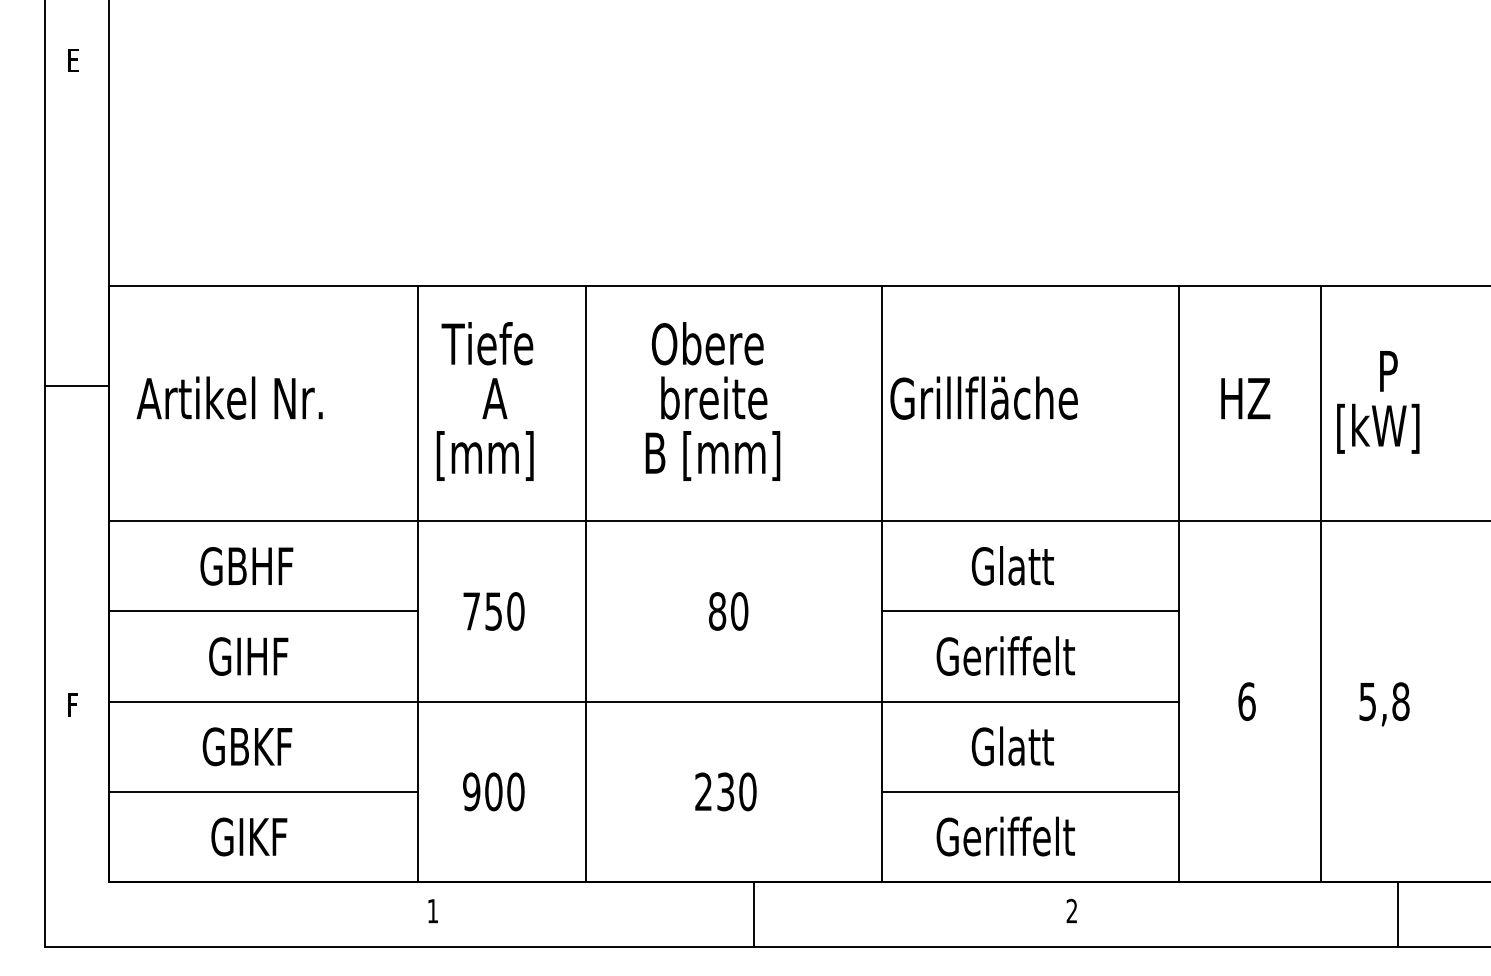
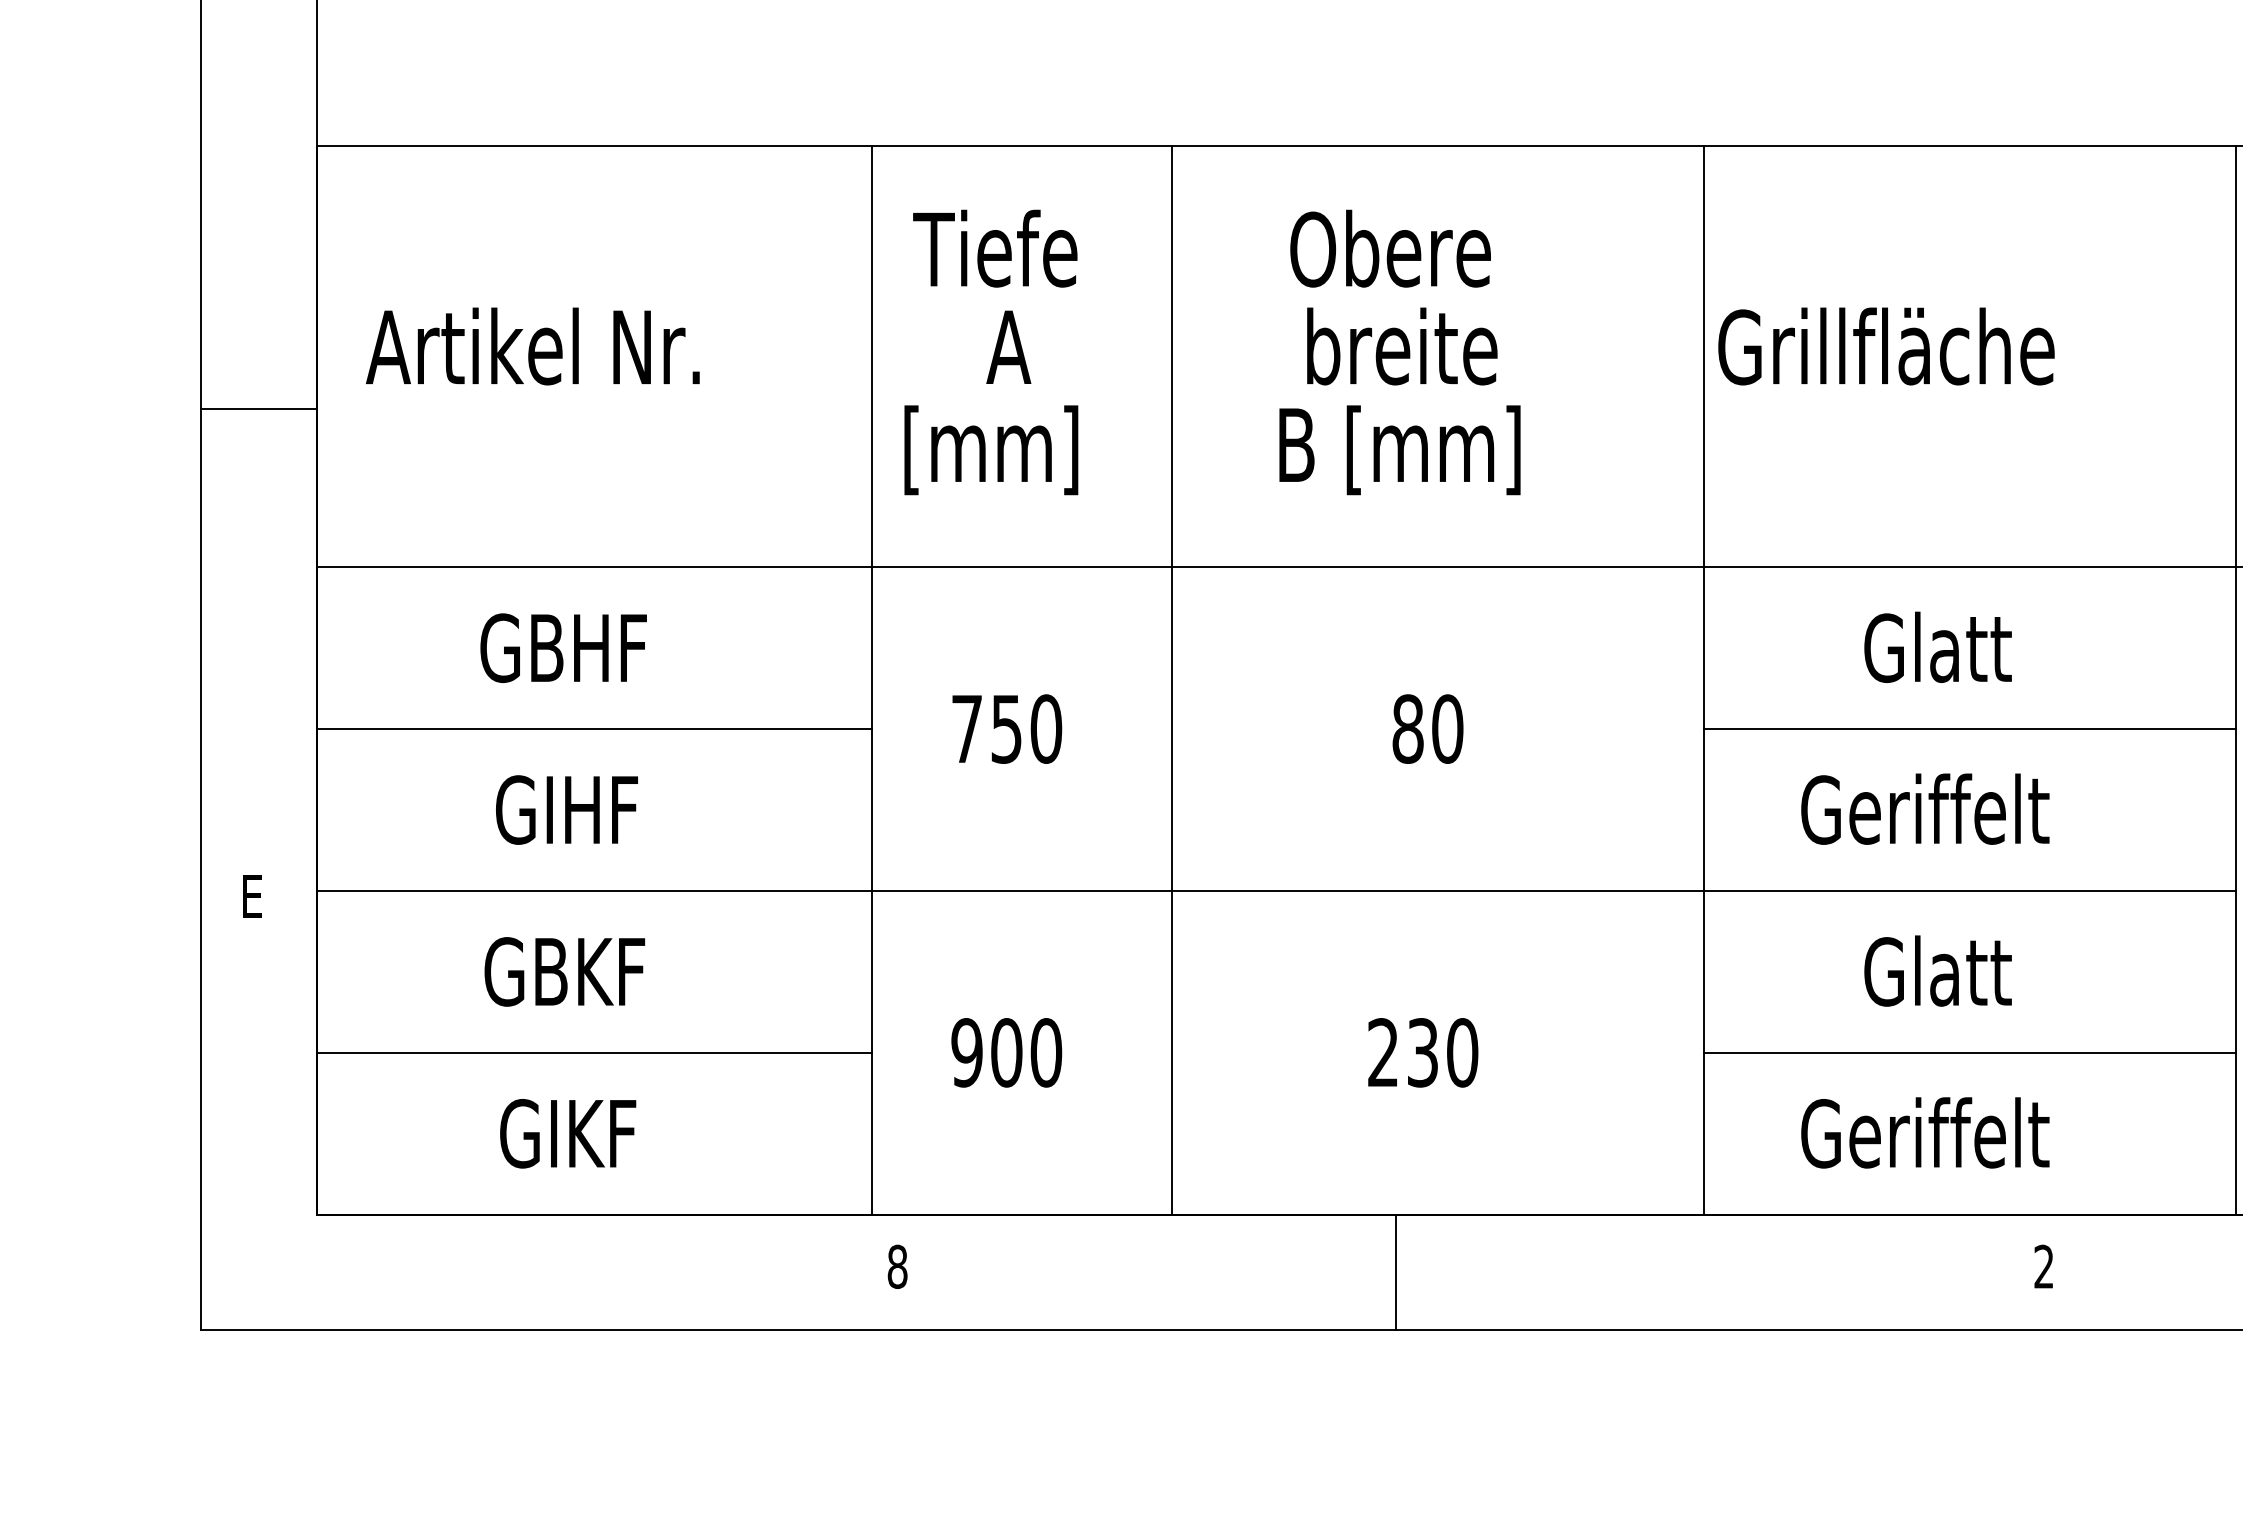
line: (76, 385) -> (258, 408), moved
text: (74, 704) -> (254, 896), F -> E
text: (432, 910) -> (896, 1265), 1 -> 8
line: (753, 914) -> (1395, 1272), moved

